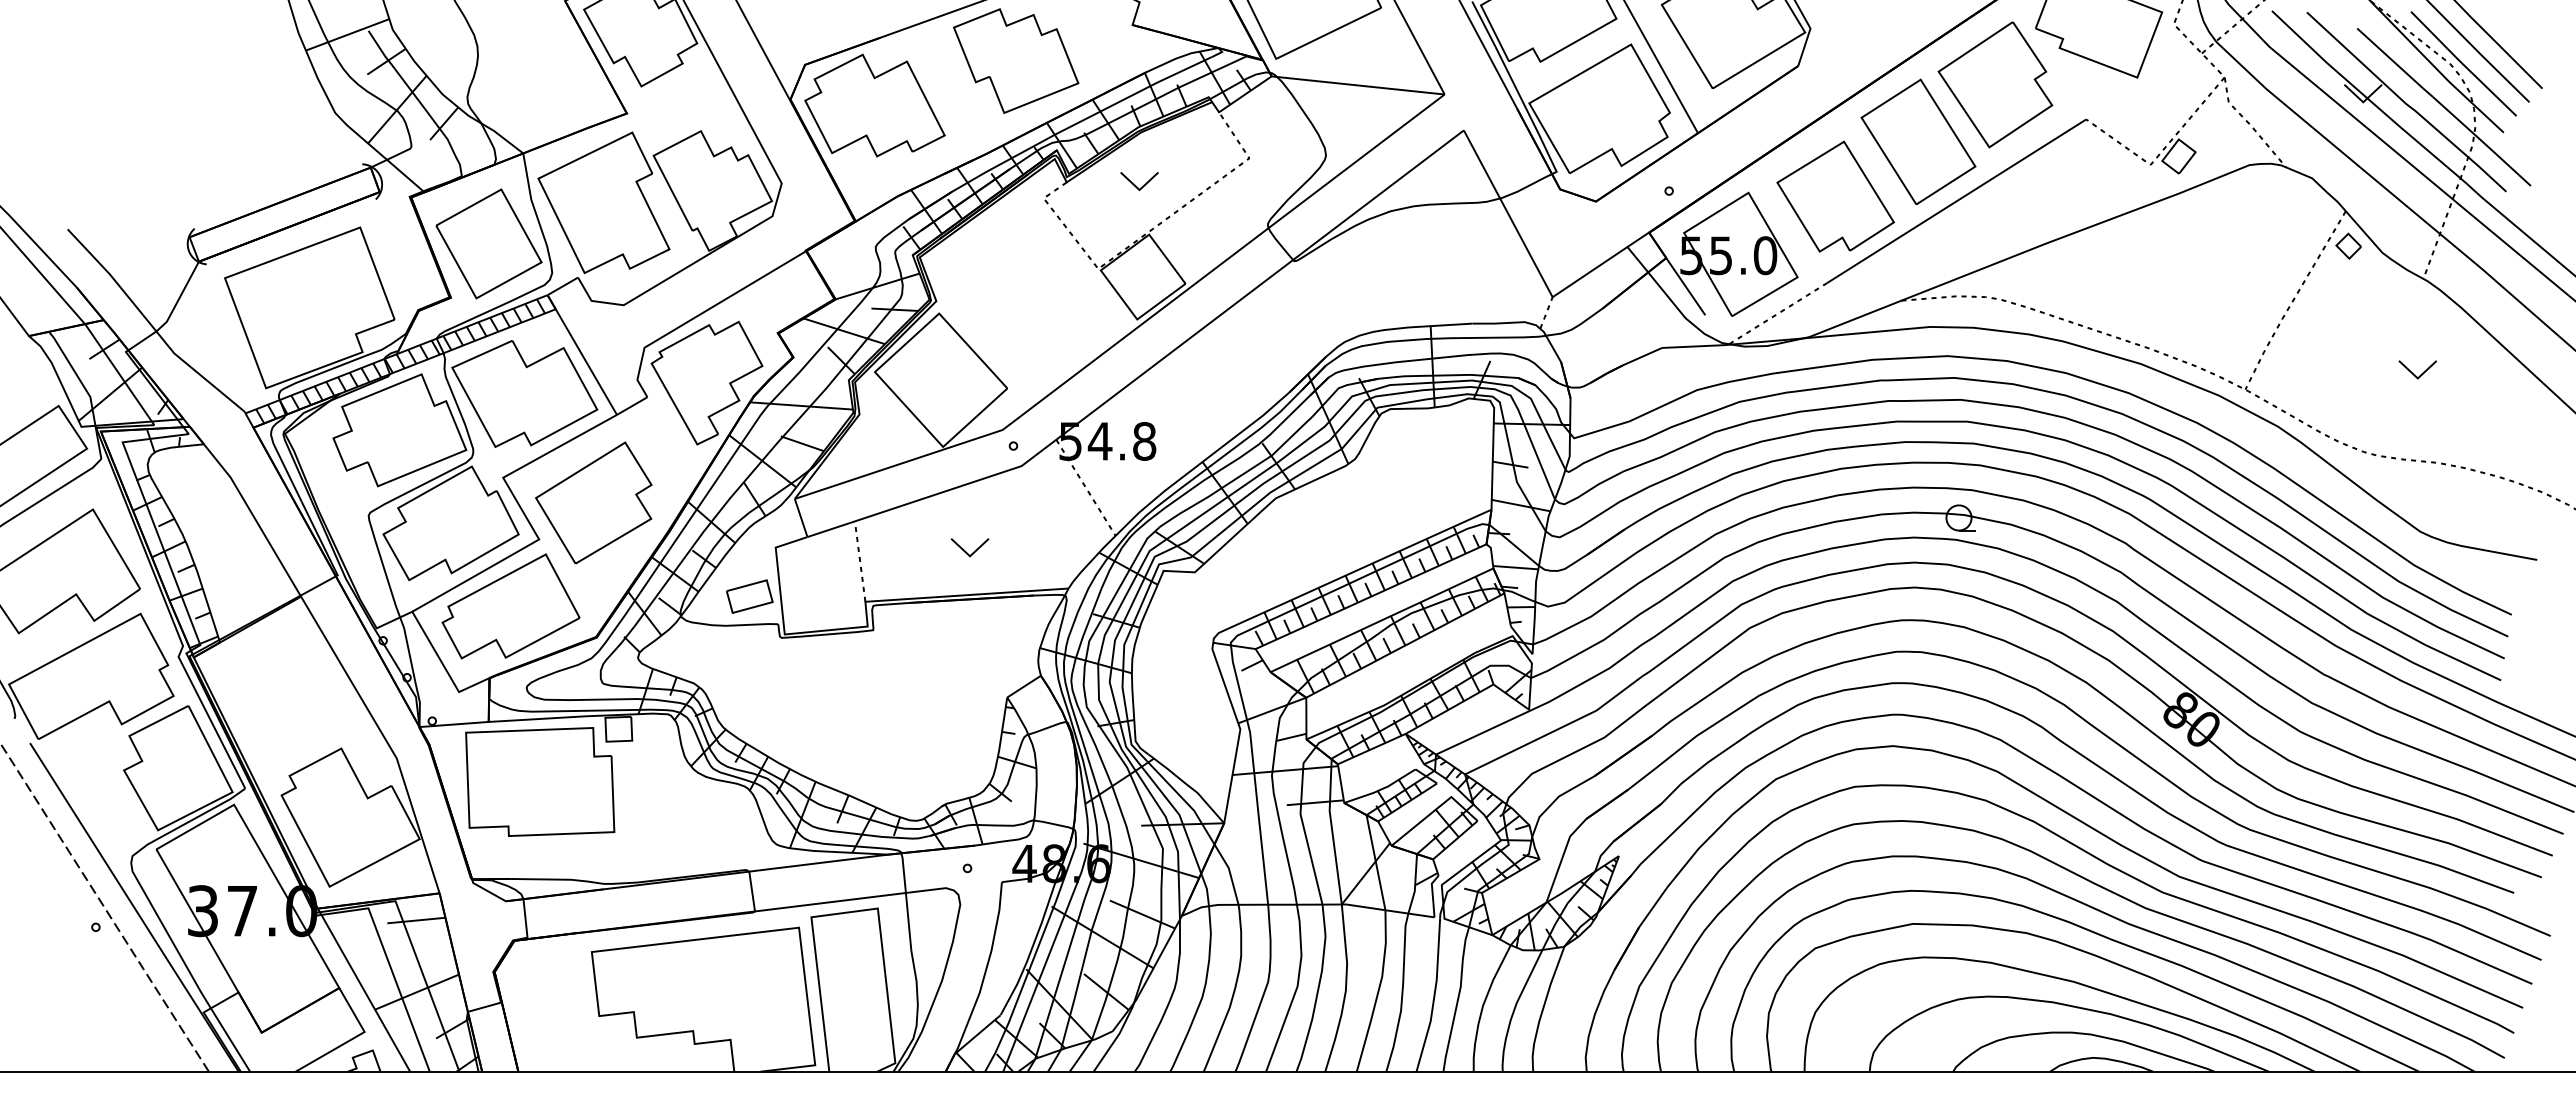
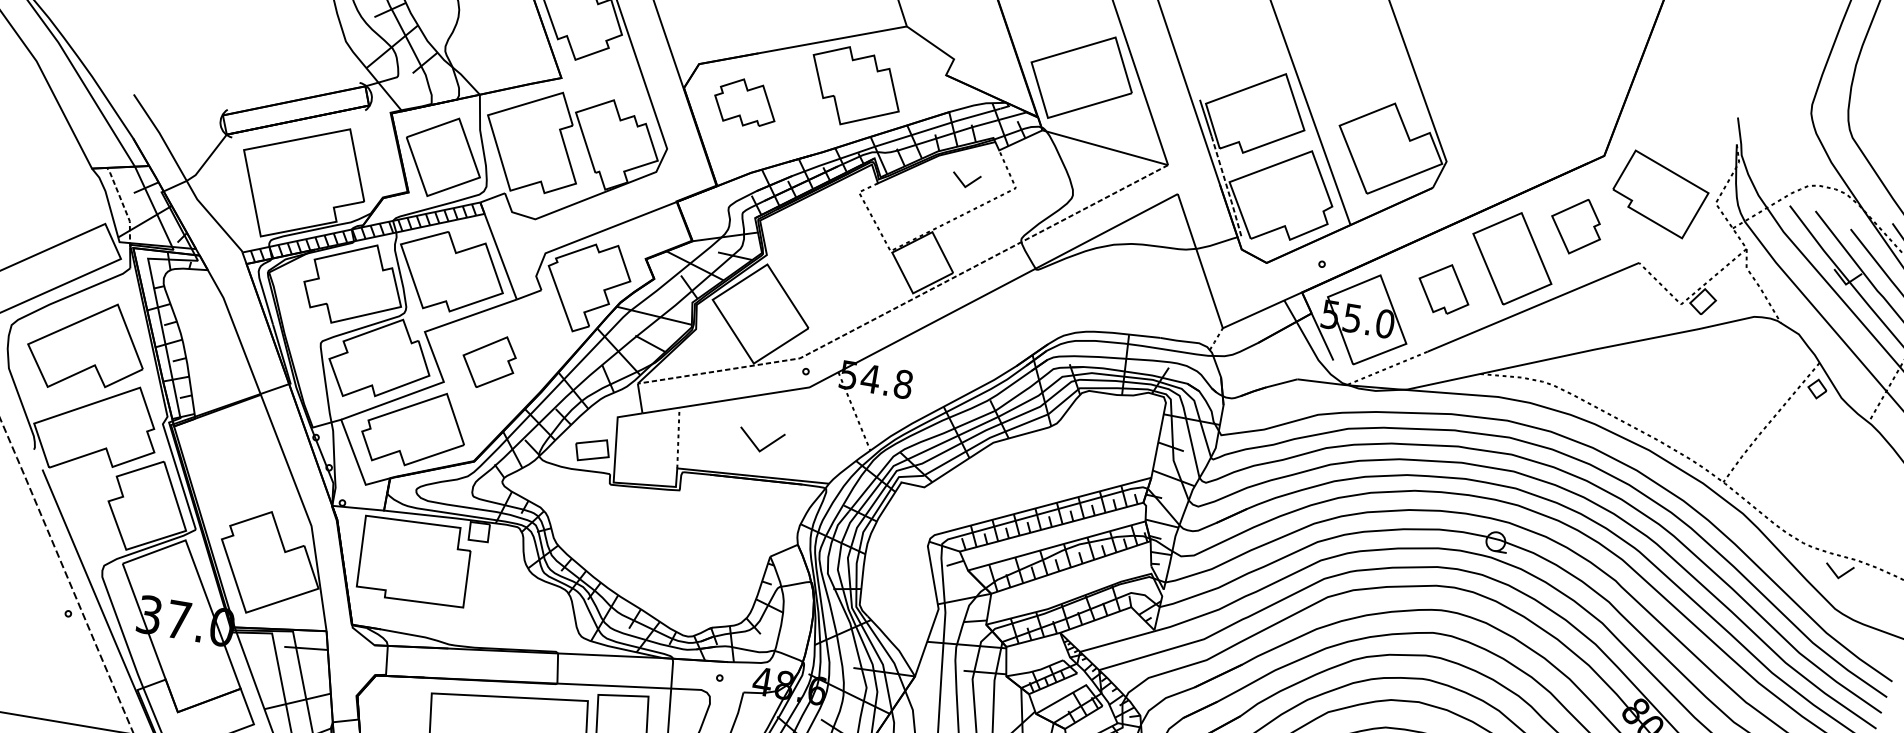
part: (1995, 84) -> (1576, 225), size x0.6
part: (874, 105) -> (745, 102), size x0.6
line: (1528, 113) -> (1227, 189), solid -> dashed
part: (1139, 181) -> (966, 180), moved
part: (1835, 196) -> (1444, 288), size x0.6
line: (1135, 329) -> (910, 300), solid -> dashed
part: (2417, 369) -> (1839, 571), moved
line: (79, 379) -> (123, 206), solid -> dashed
part: (593, 502) -> (488, 361), size x0.6
part: (969, 547) -> (760, 441), size x1.6

